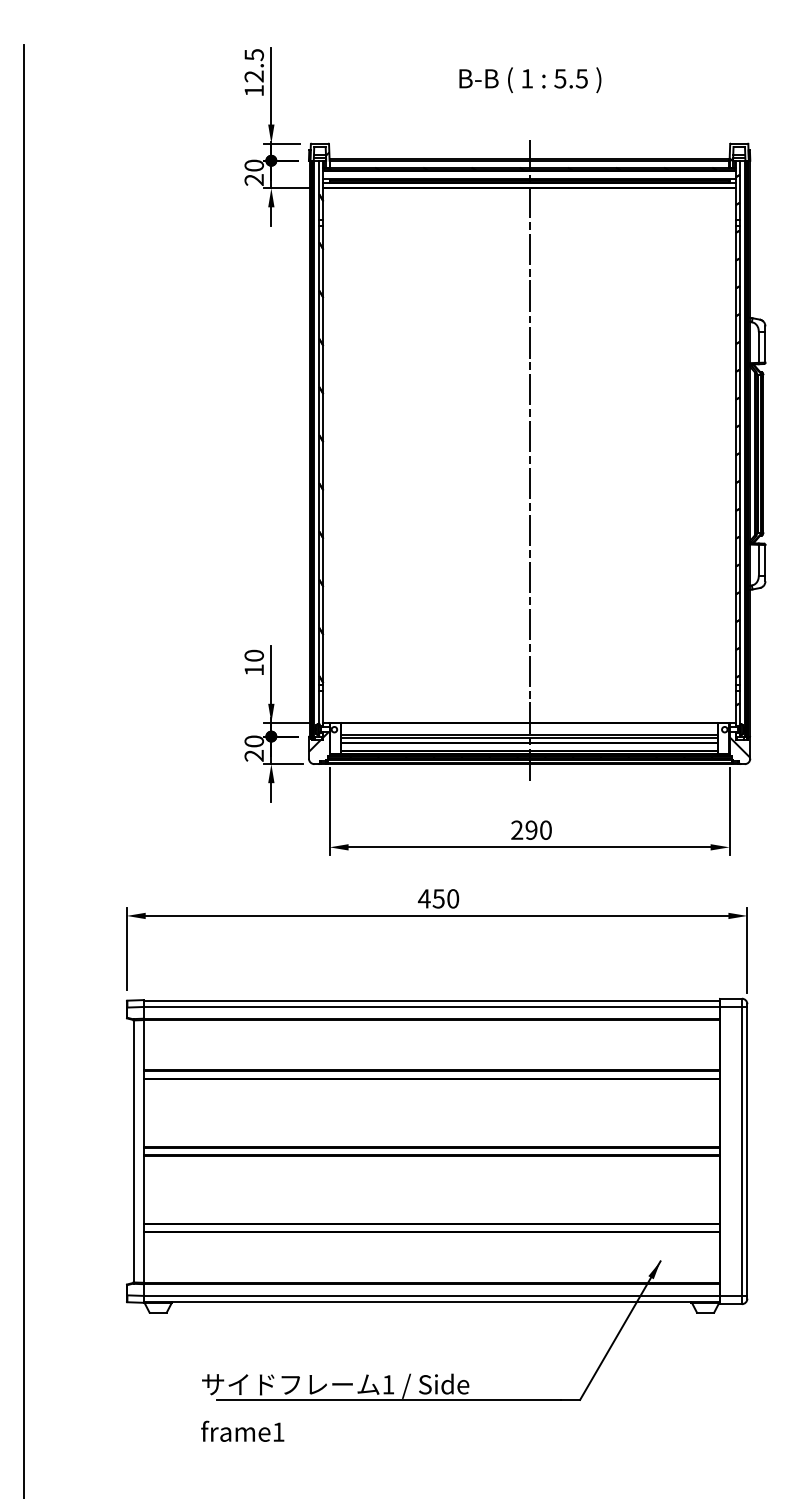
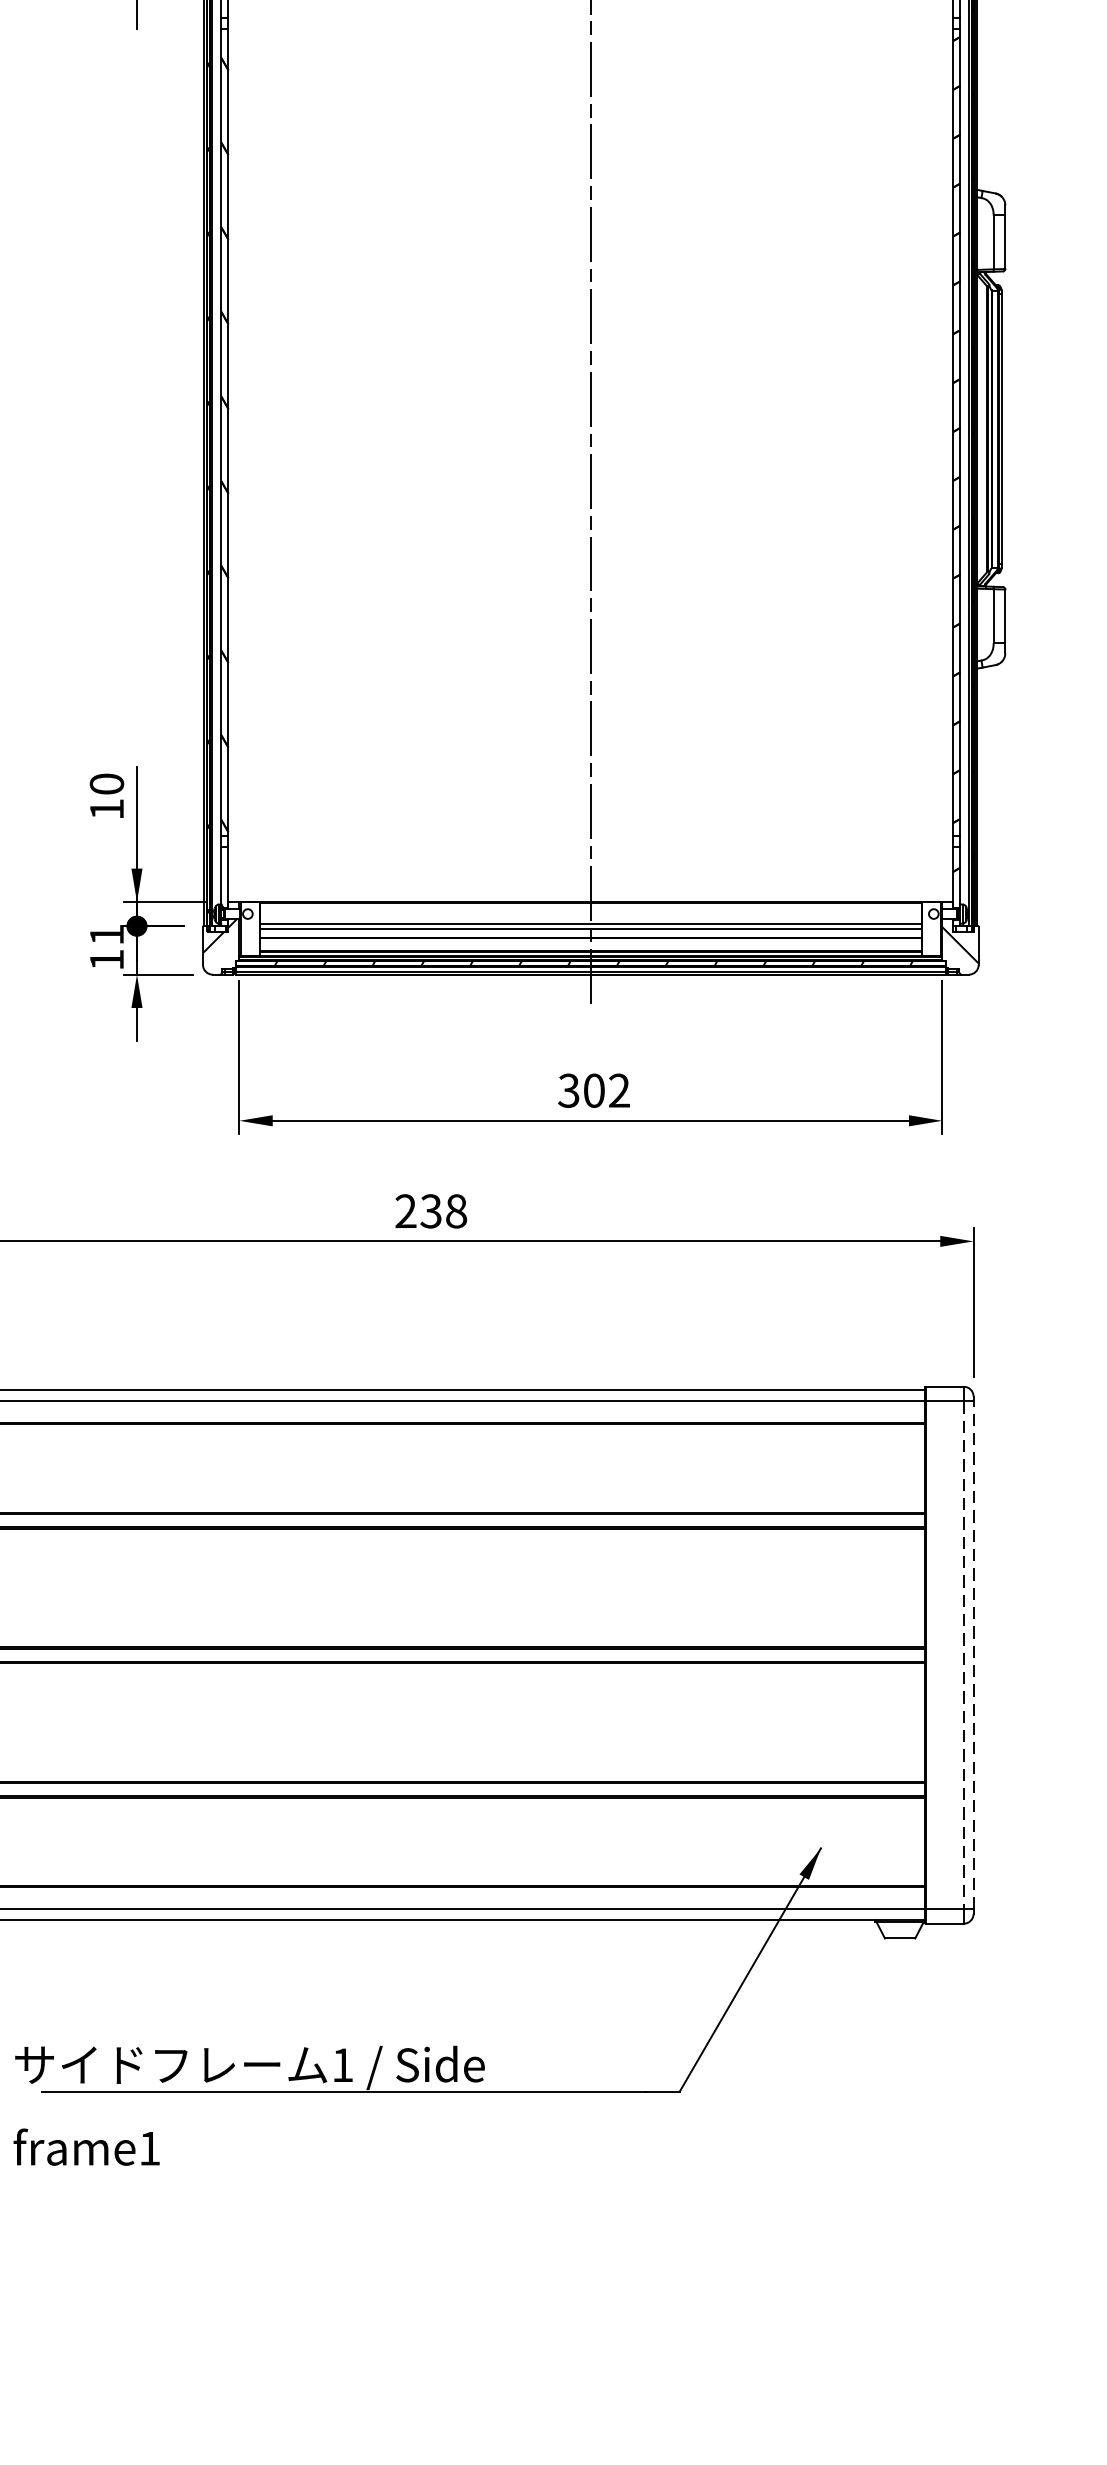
text: (253, 748) -> (105, 947), 20 -> 11
text: (531, 829) -> (594, 1089), 290 -> 302
text: (438, 898) -> (430, 1210), 450 -> 238
line: (747, 1150) -> (973, 1653), solid -> dashed
line: (741, 1151) -> (963, 1655), solid -> dashed

